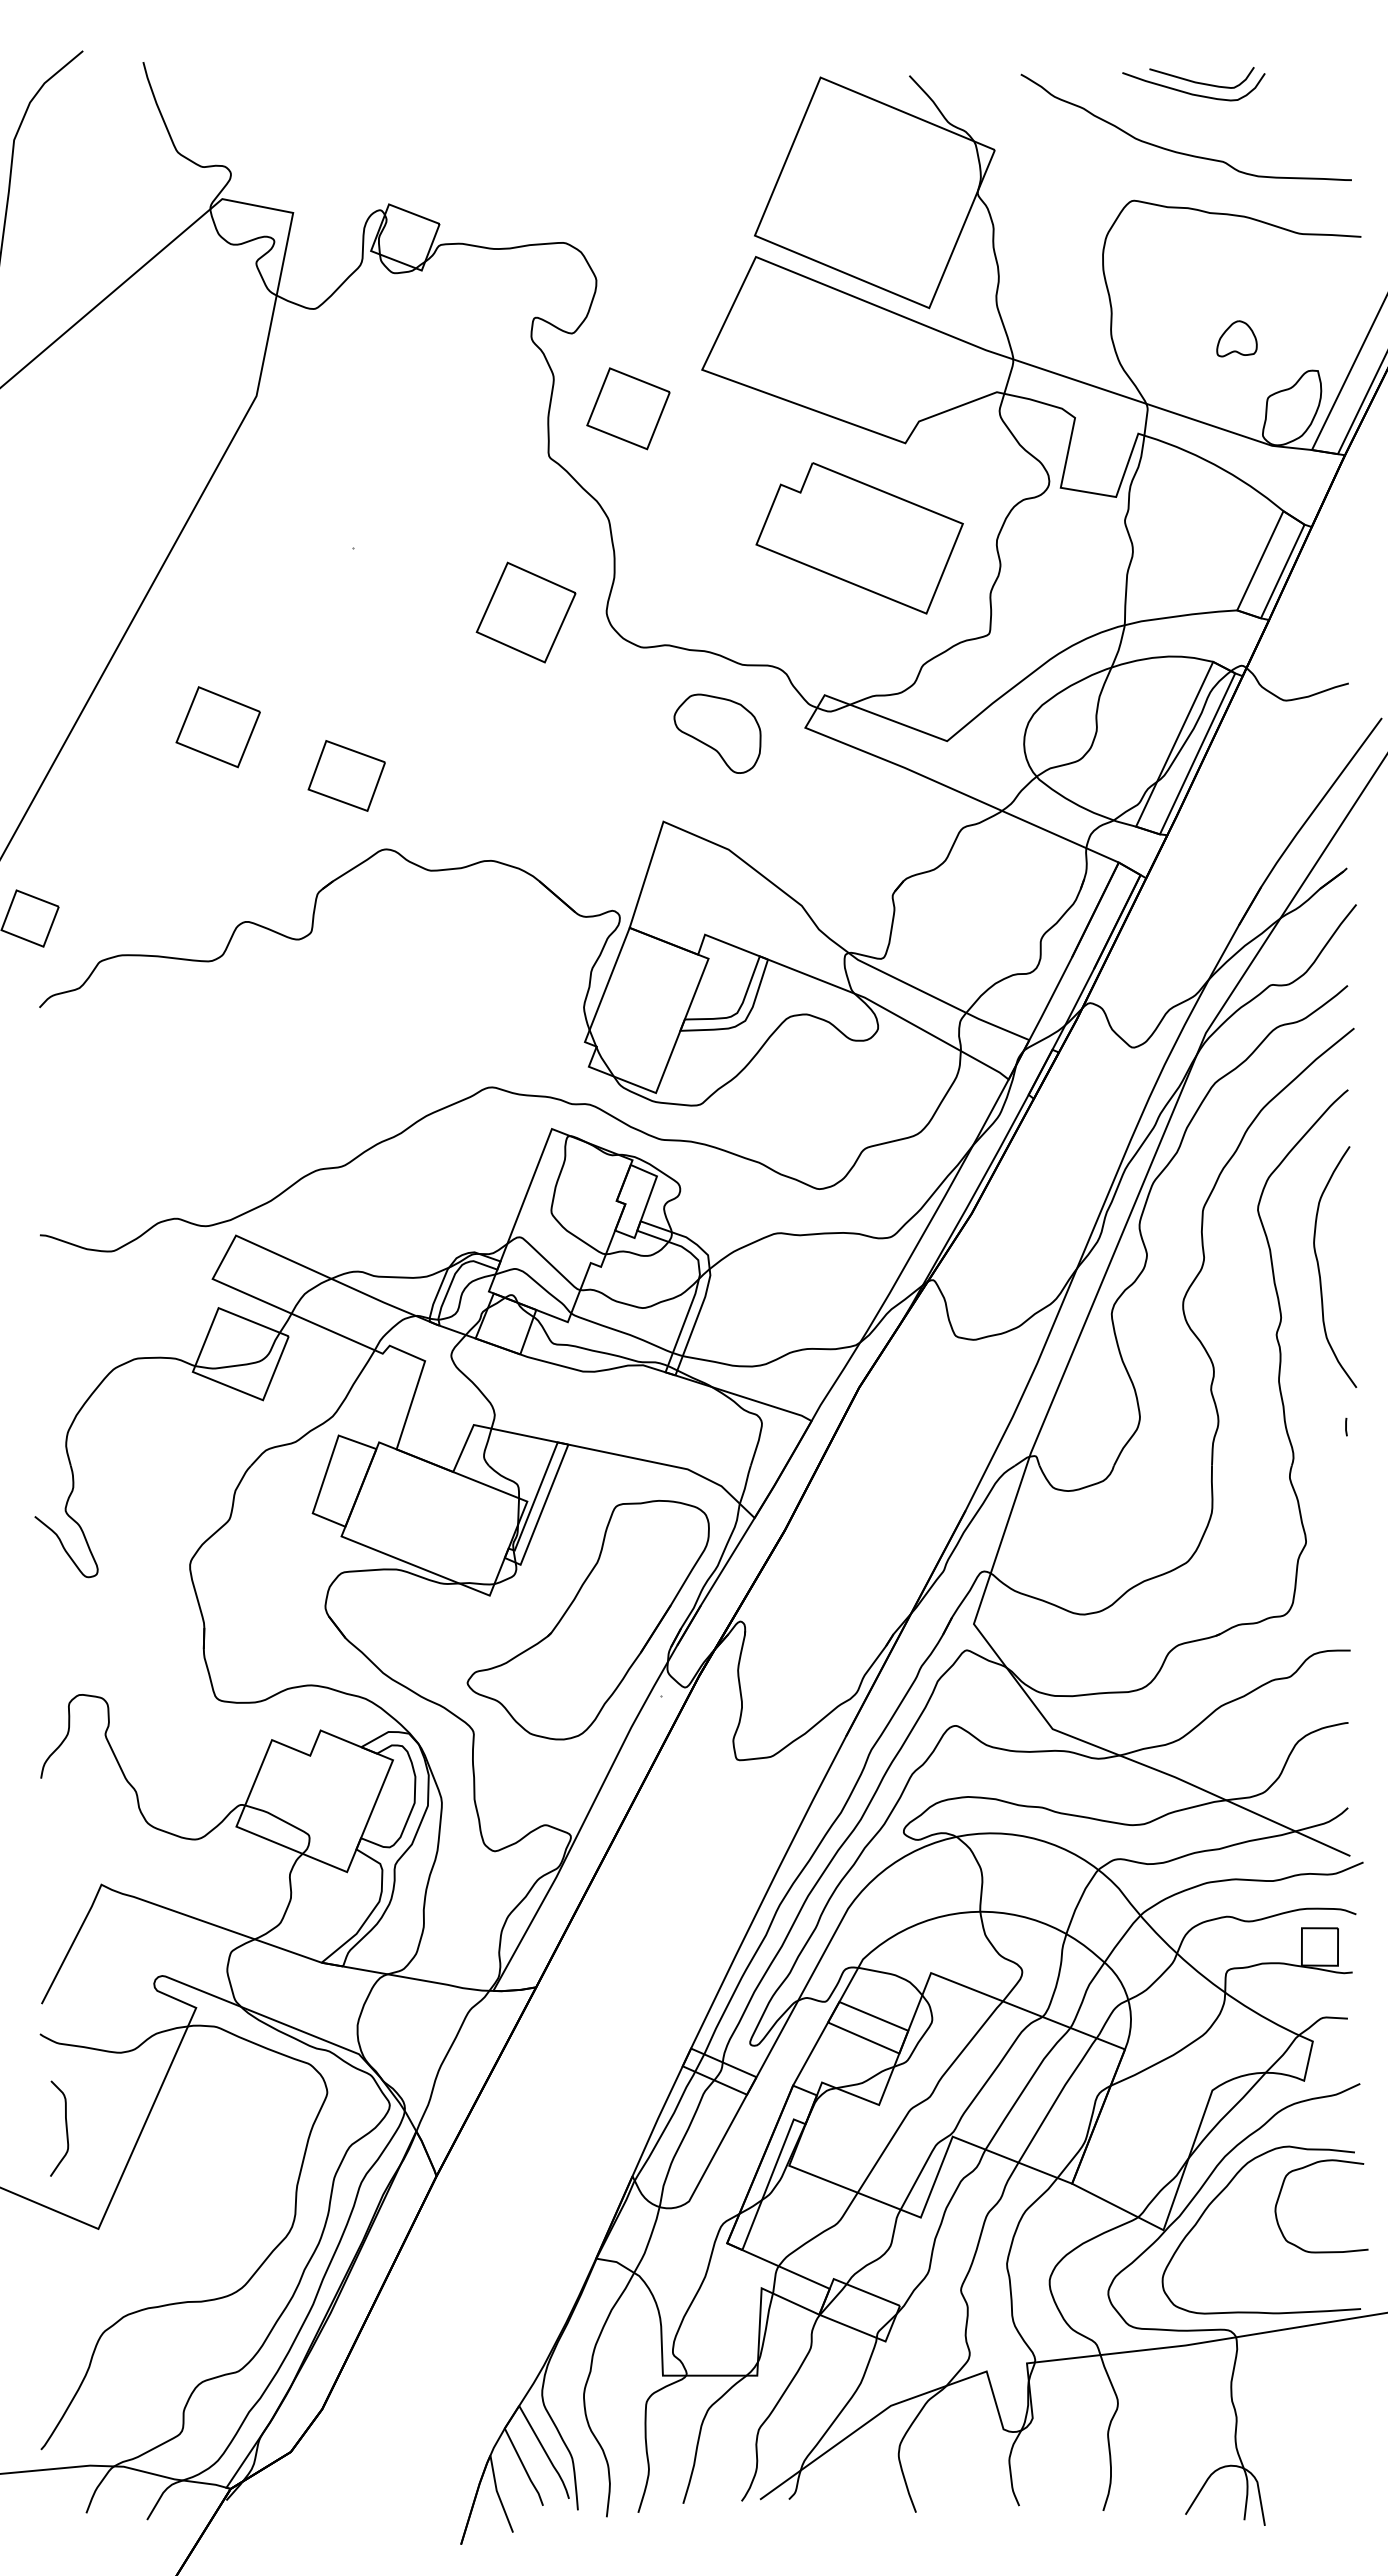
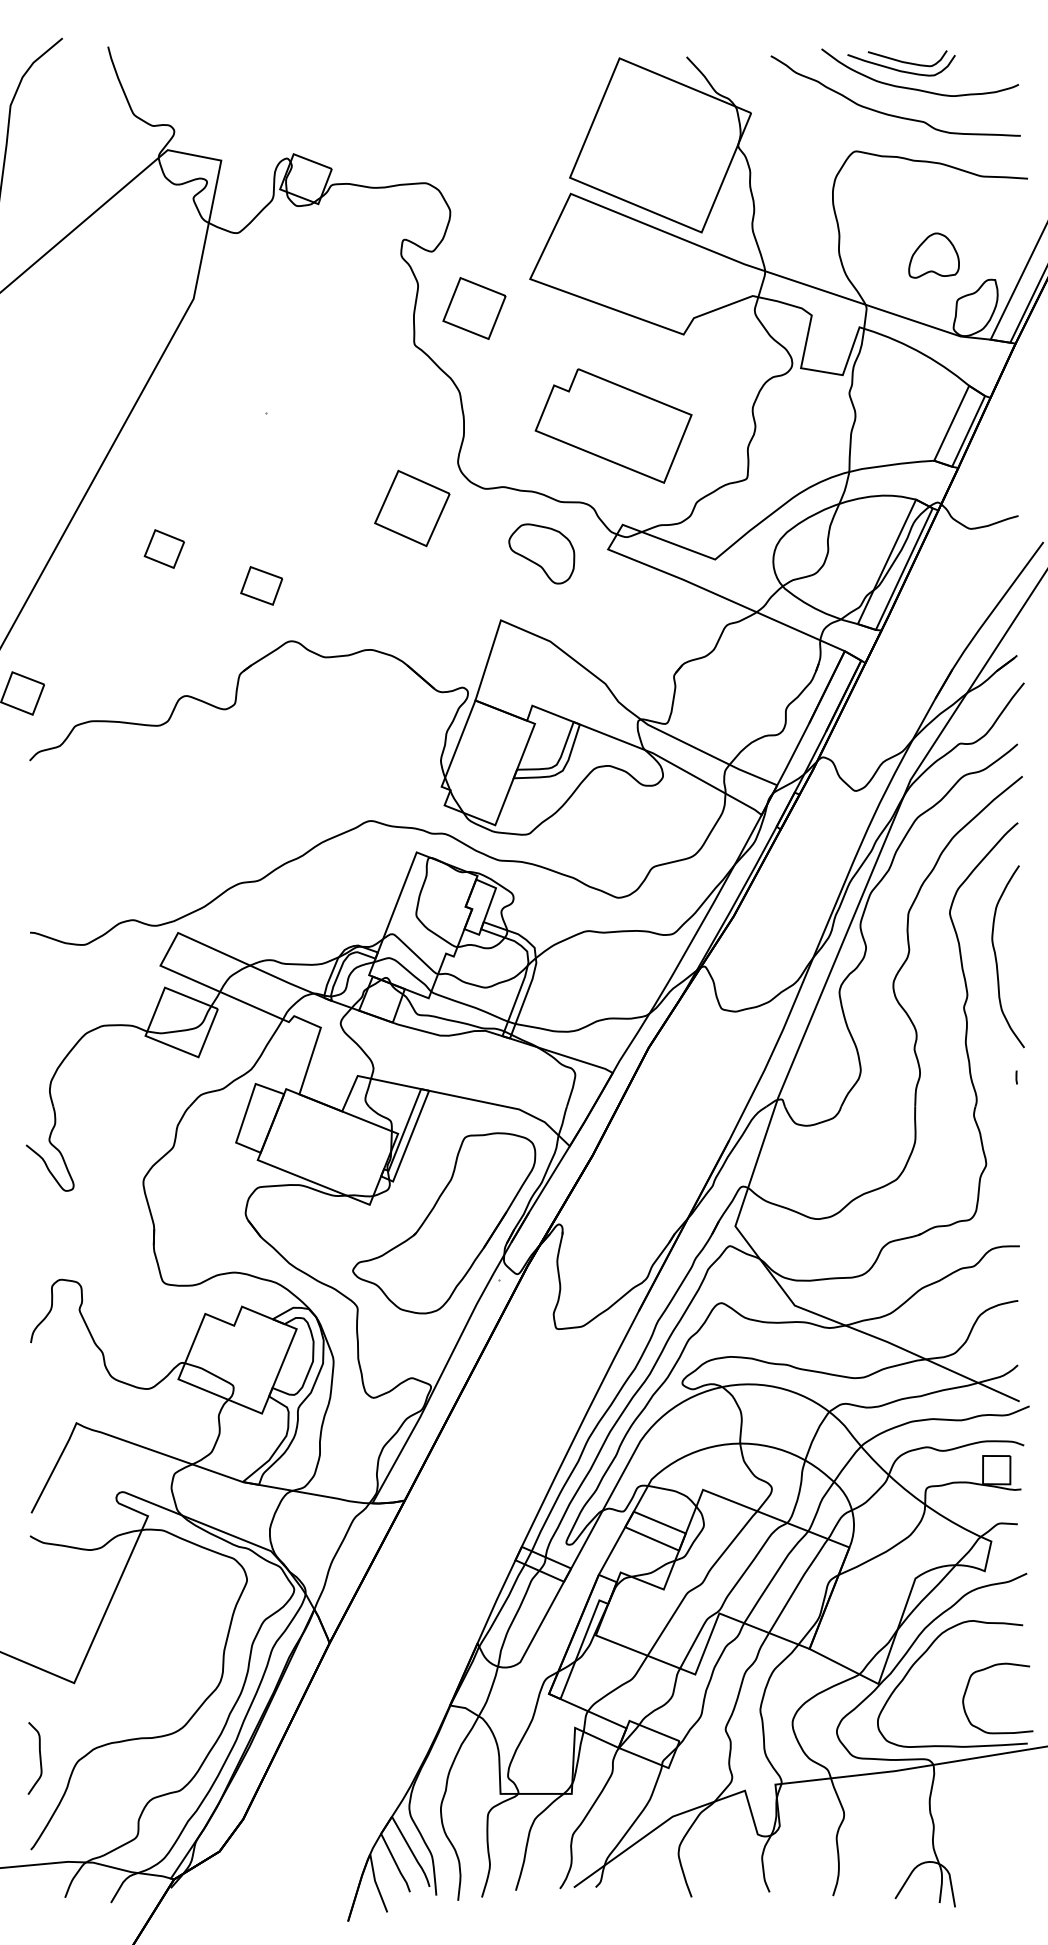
curve: (1217, 118) -> (919, 89), added
part: (1236, 338) -> (933, 255), size x1.67
part: (859, 538) -> (613, 426), moved
part: (525, 612) -> (411, 508), moved
part: (217, 727) -> (164, 549), size x0.62
part: (346, 776) -> (261, 586), size x0.71
curve: (65, 2128) -> (39, 1758), moved
curve: (1307, 2167) -> (987, 1669), moved

